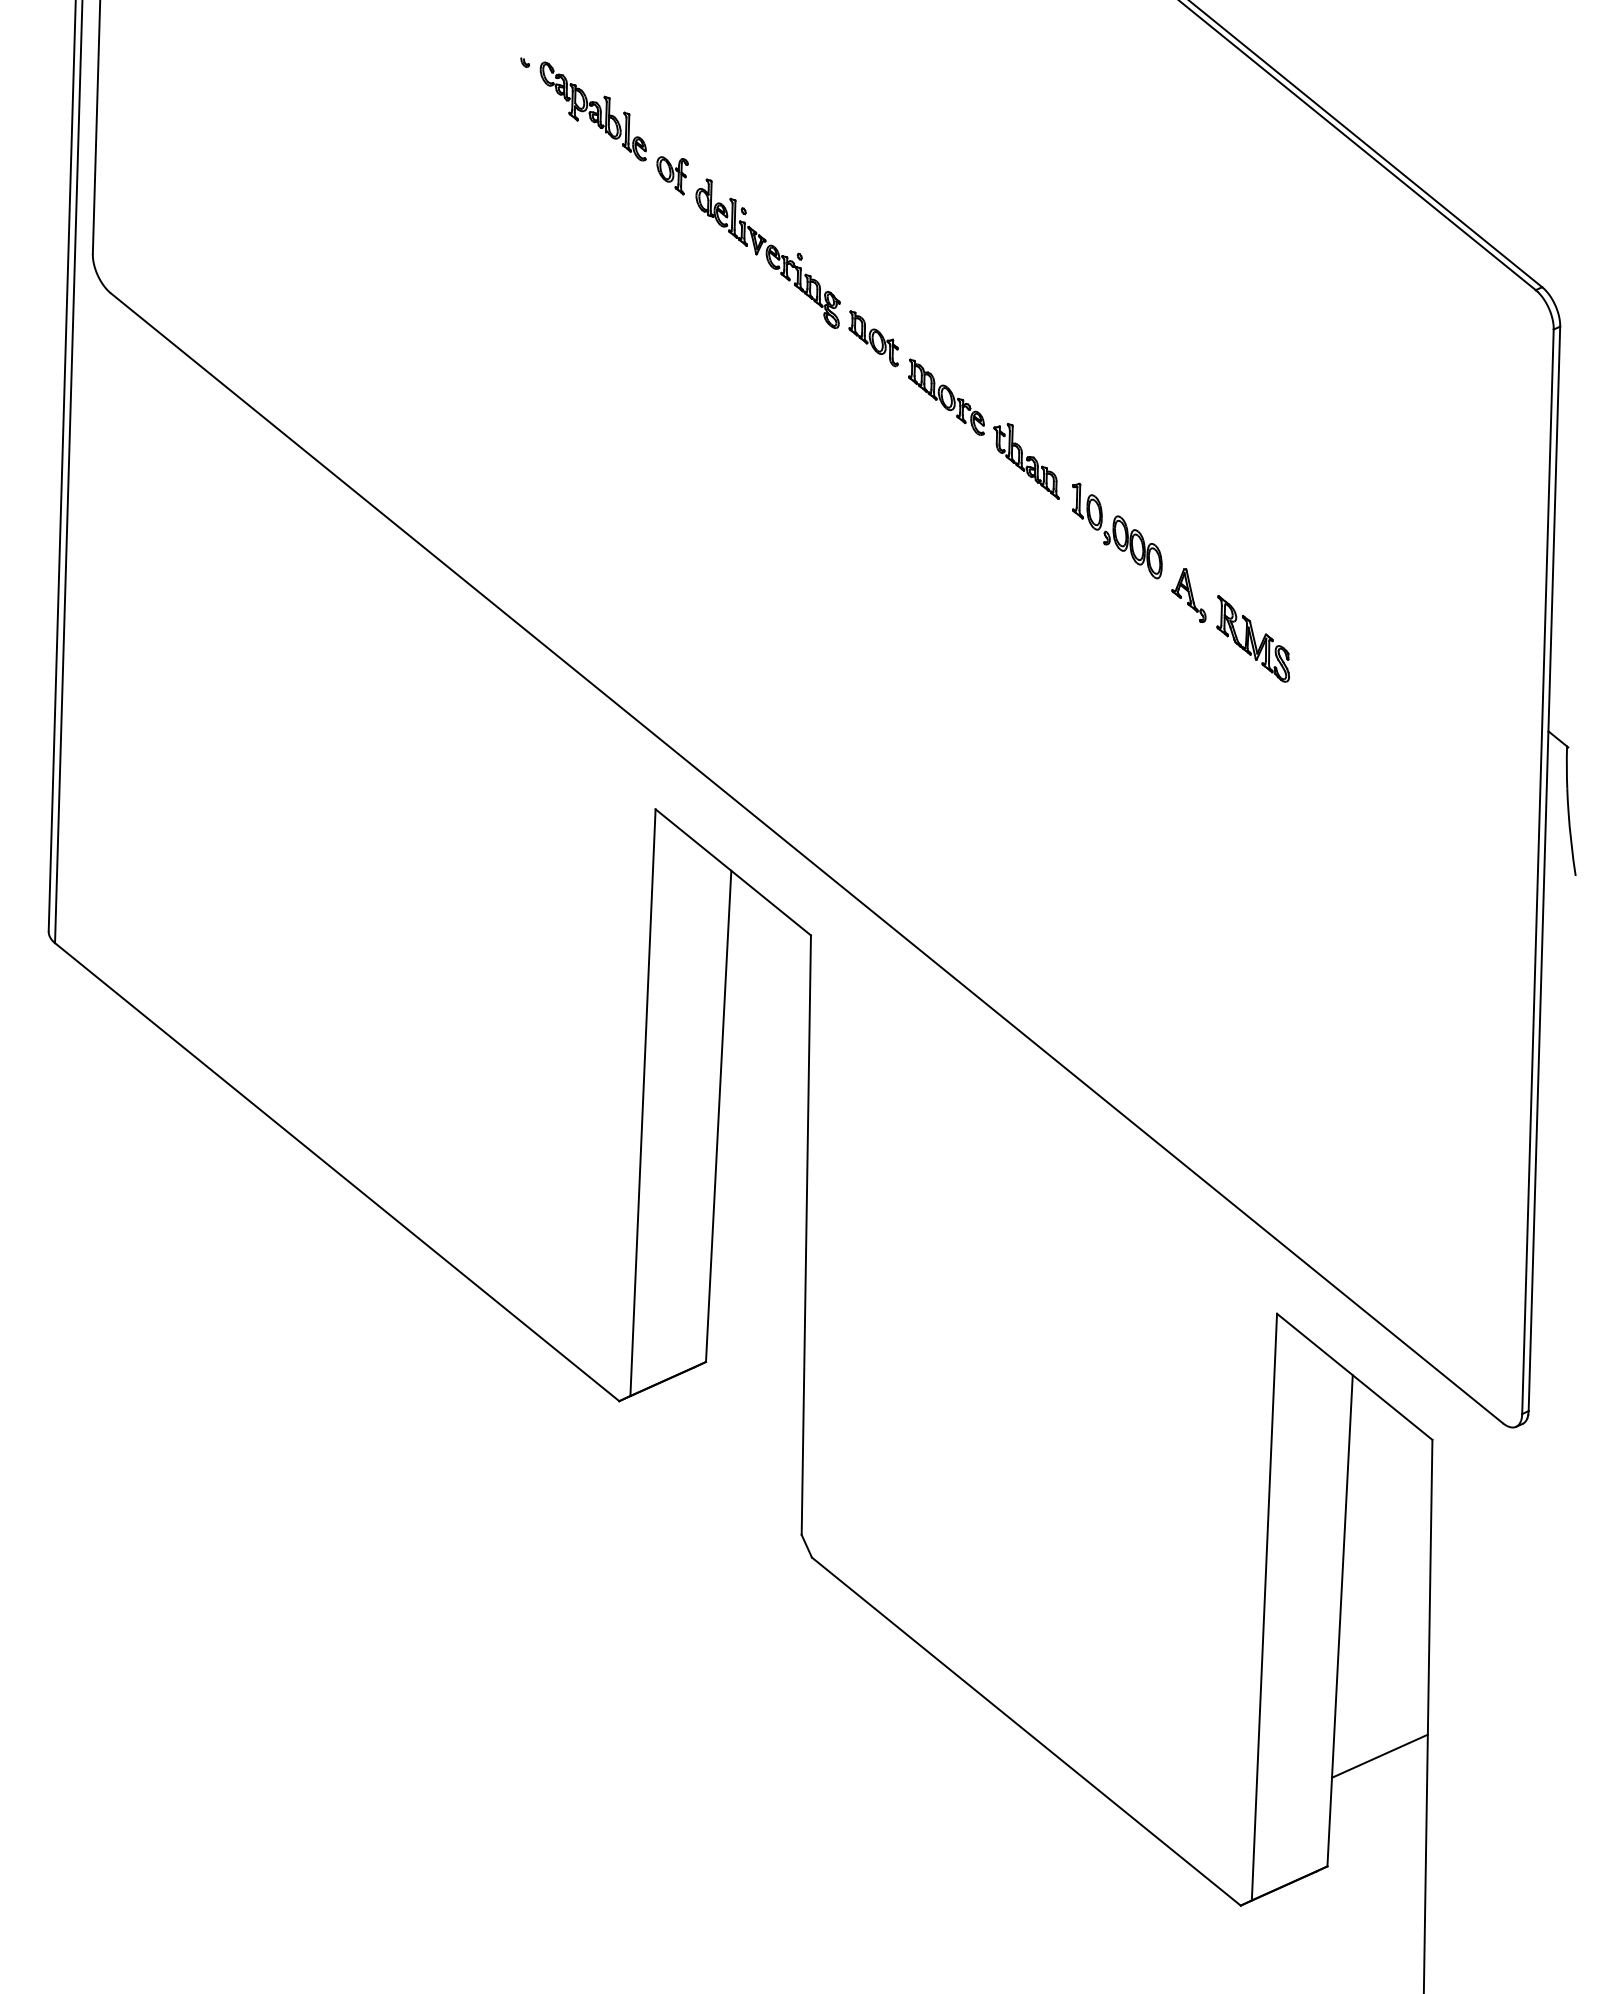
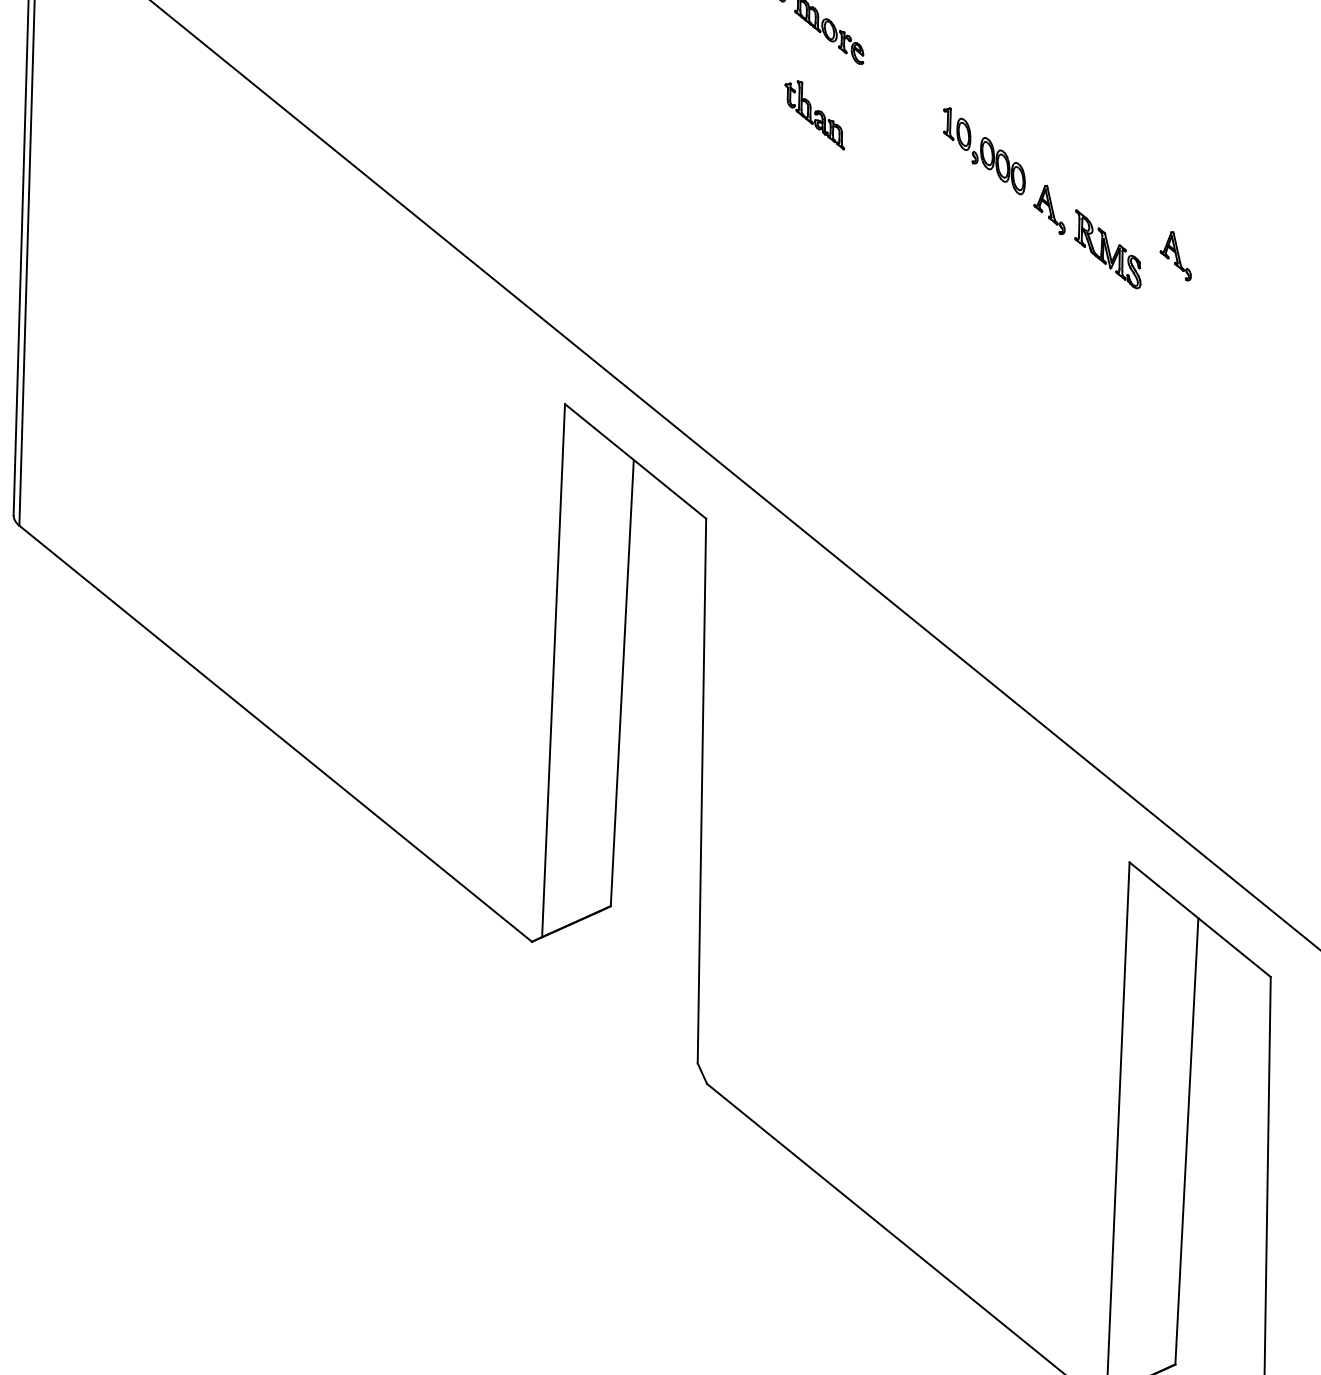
part: (1026, 461) -> (814, 115), moved
part: (1327, 646) -> (1175, 256), added
line: (1379, 1755) -> (1222, 1263), removed

